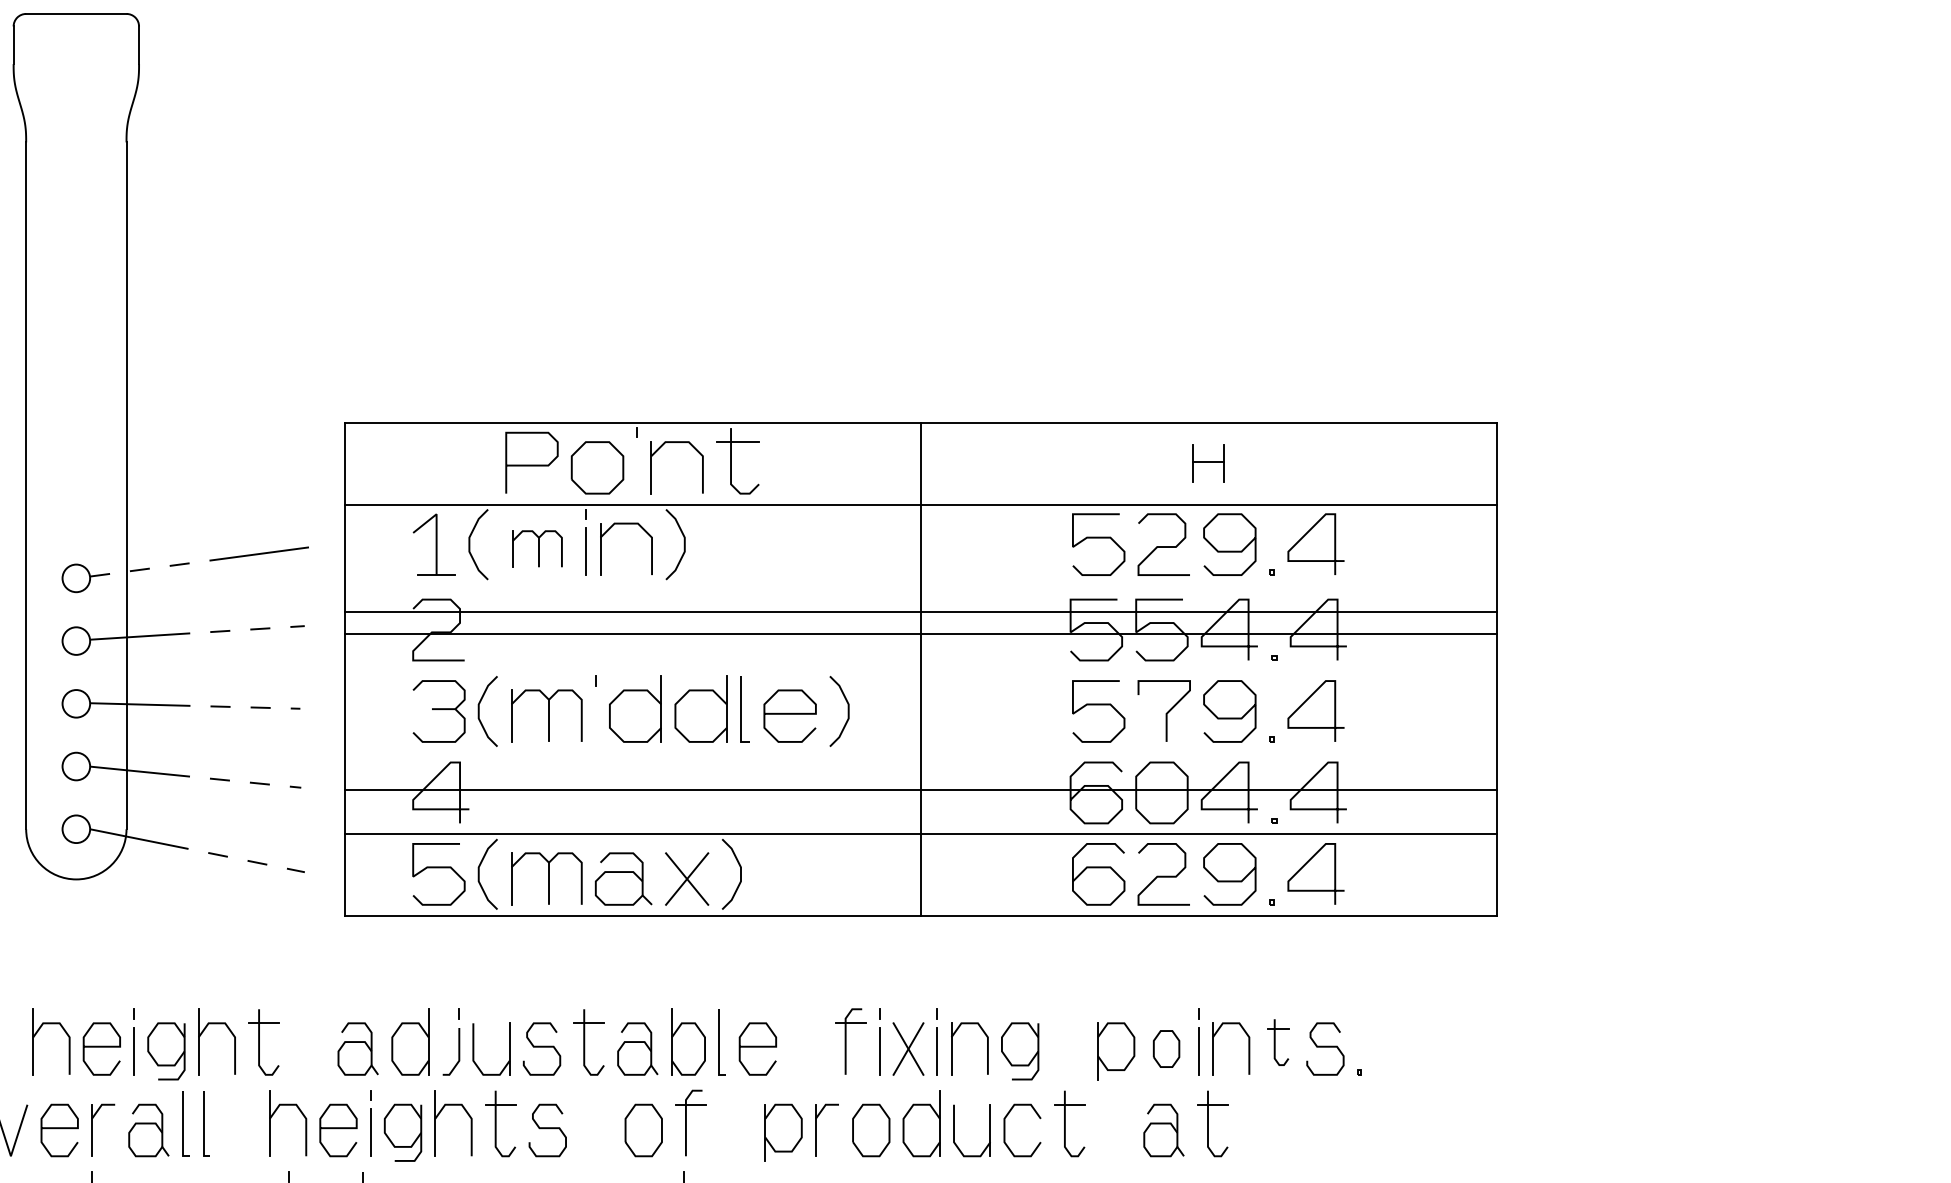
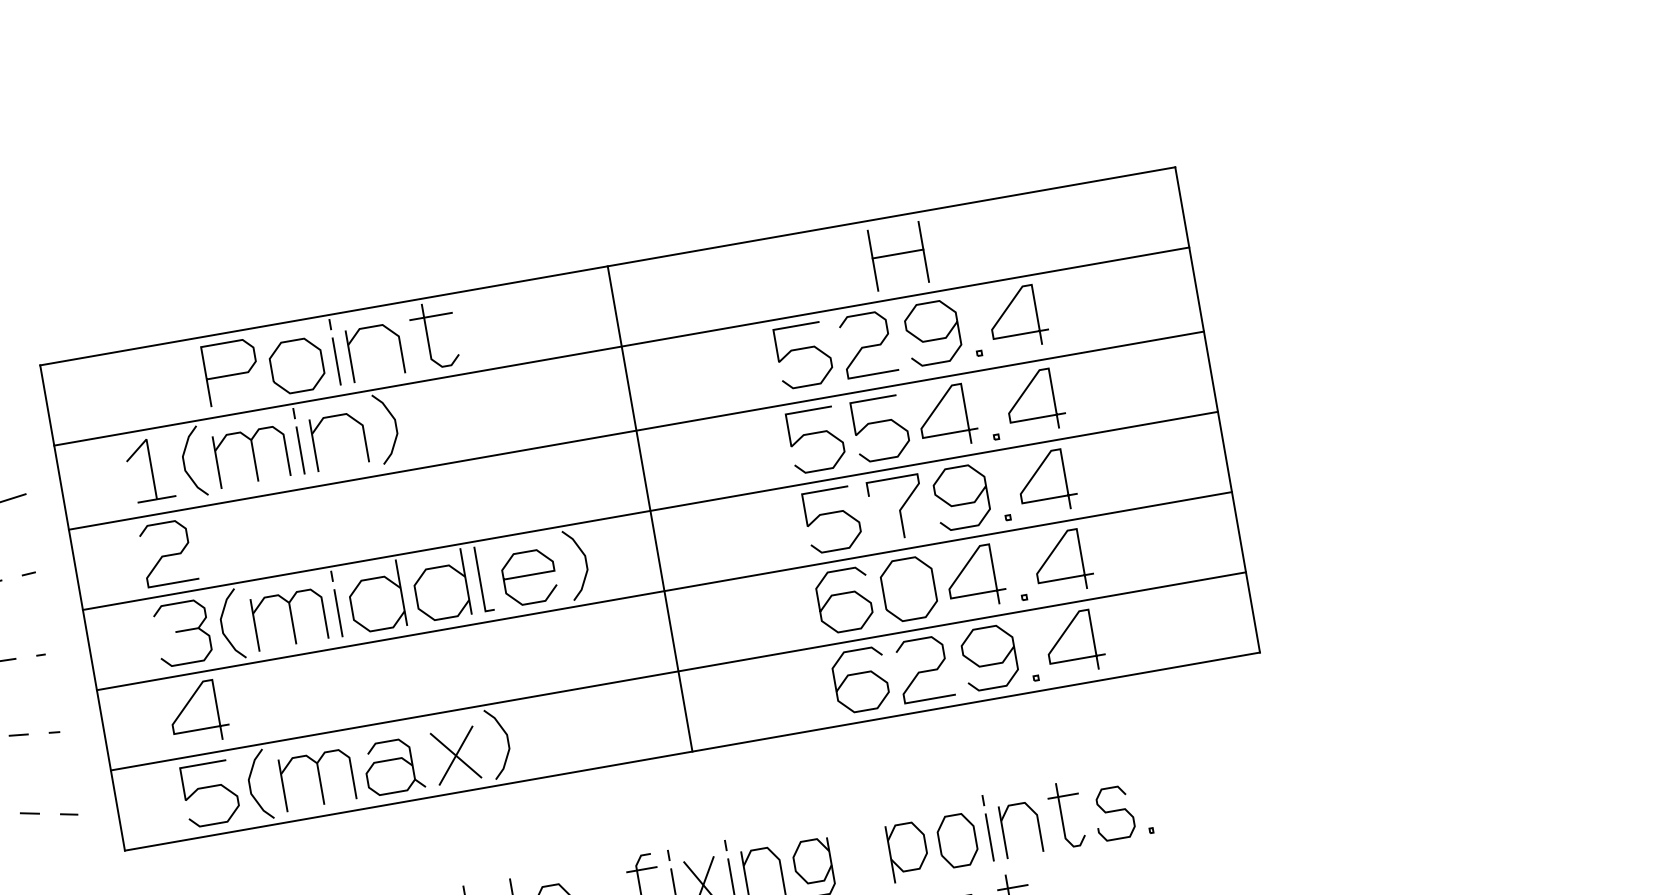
part: (1208, 463) -> (898, 256), size x1.67
line: (637, 469) -> (336, 360), added
part: (537, 548) -> (251, 455), size x1.43
line: (920, 612) -> (650, 511), moved
line: (920, 633) -> (636, 430), moved
line: (595, 718) -> (338, 613), added
line: (920, 789) -> (664, 590), moved
part: (1277, 1042) -> (1065, 815), size x1.43
part: (1166, 1048) -> (957, 840), size x1.43

